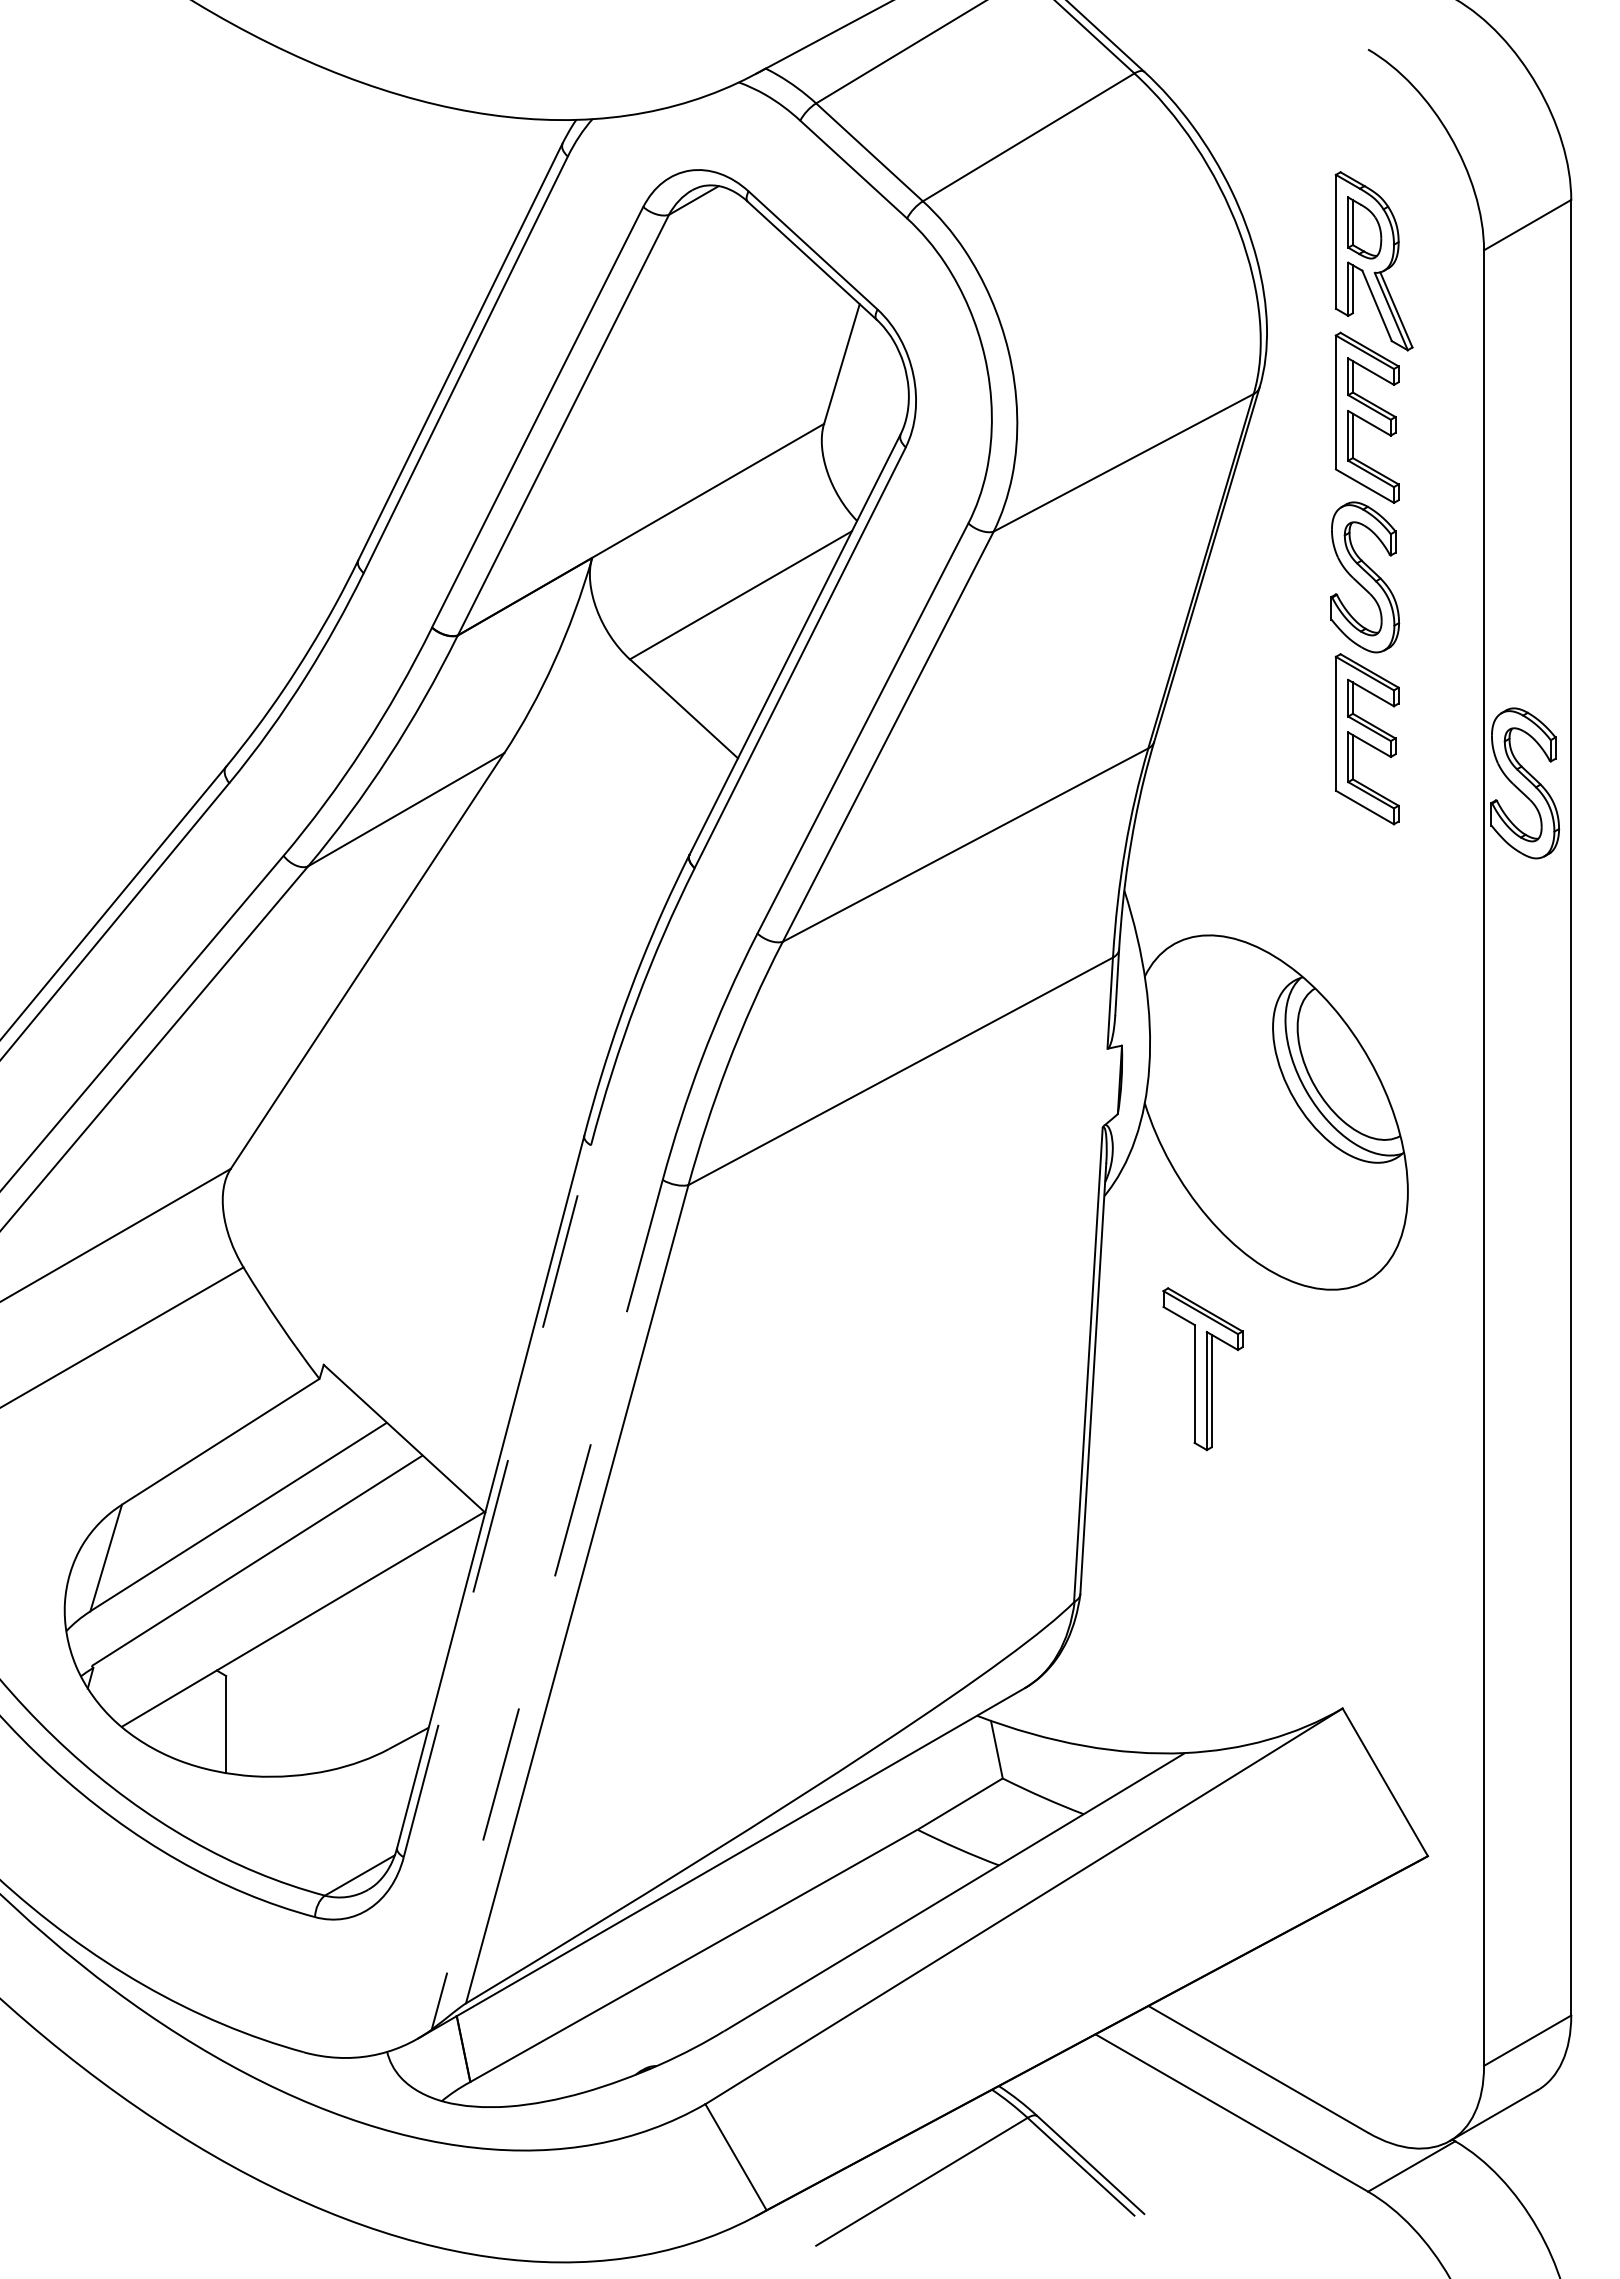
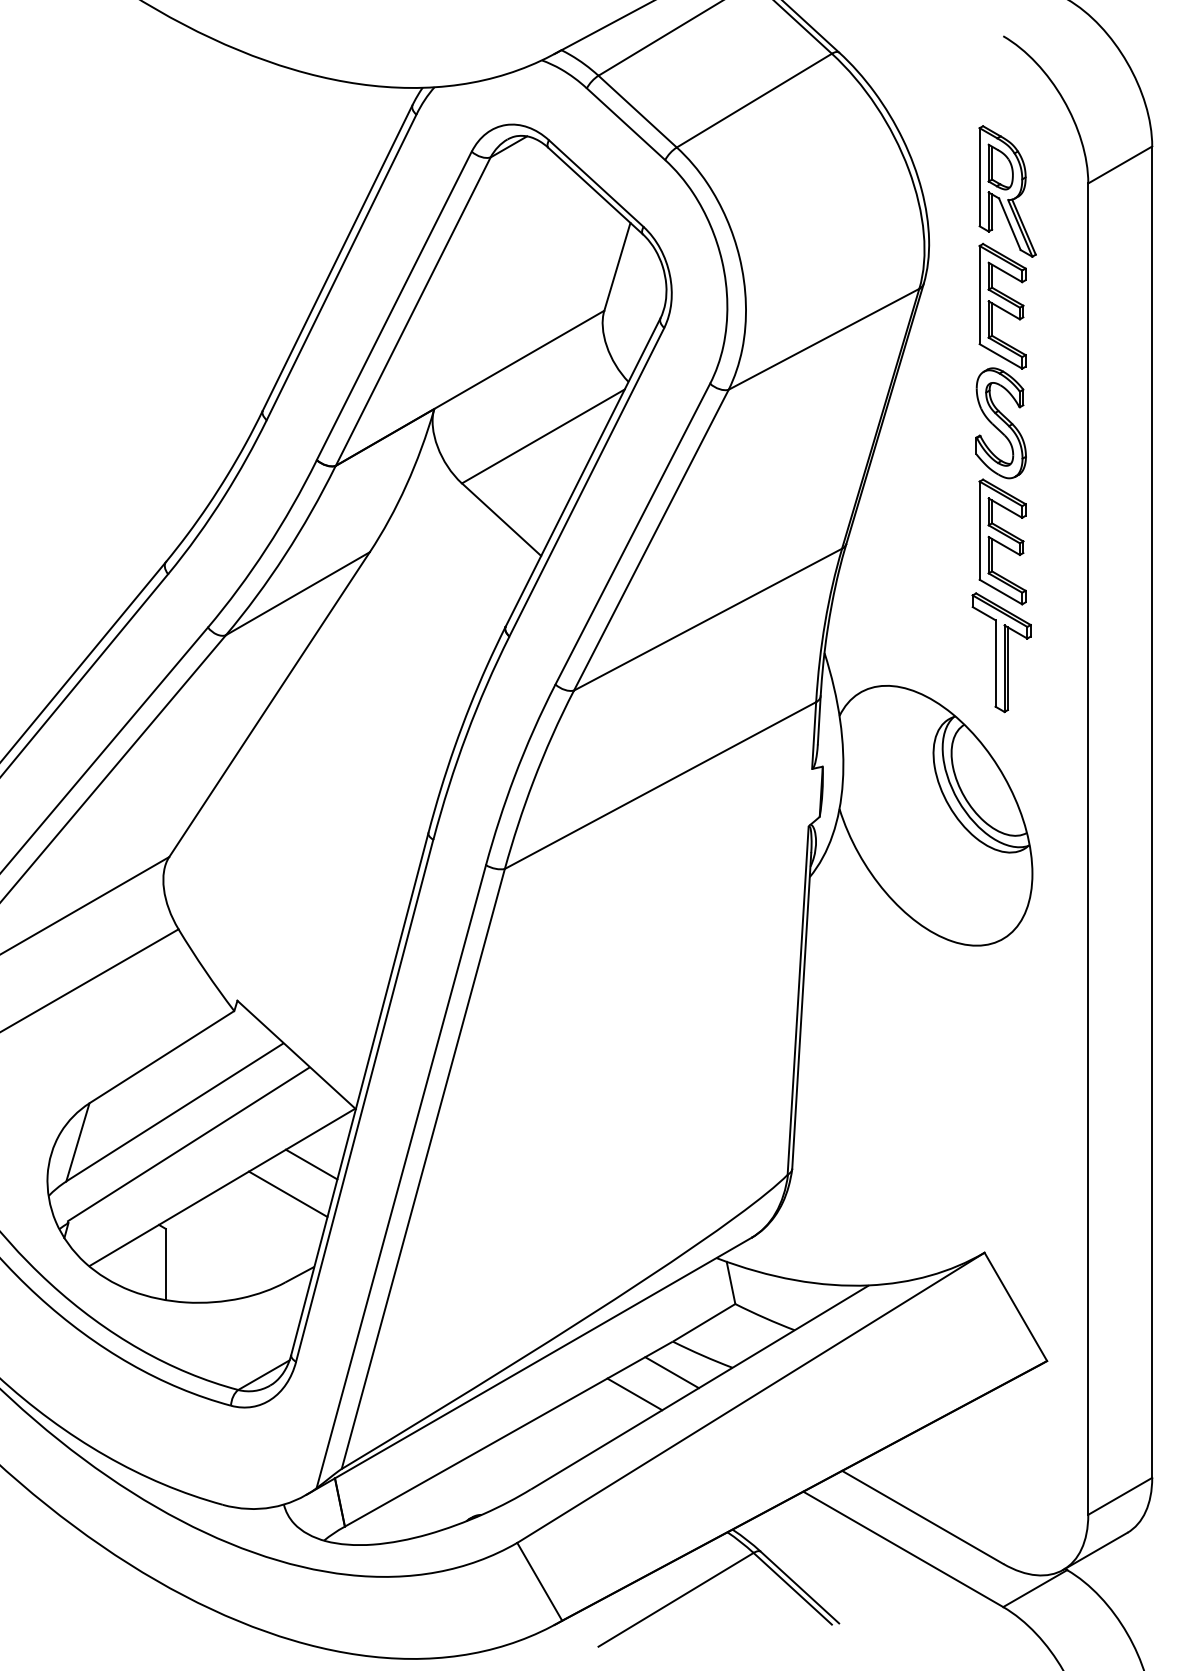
part: (1525, 783) -> (1118, 574), removed
part: (1202, 1369) -> (1001, 652), moved
line: (497, 1500) -> (364, 1100), dashed -> solid
line: (424, 1588) -> (311, 1164), added
line: (547, 1605) -> (401, 1177), dashed -> solid
line: (392, 1628) -> (287, 1194), added
line: (916, 1871) -> (672, 1372), added
line: (865, 1901) -> (634, 1394), added

